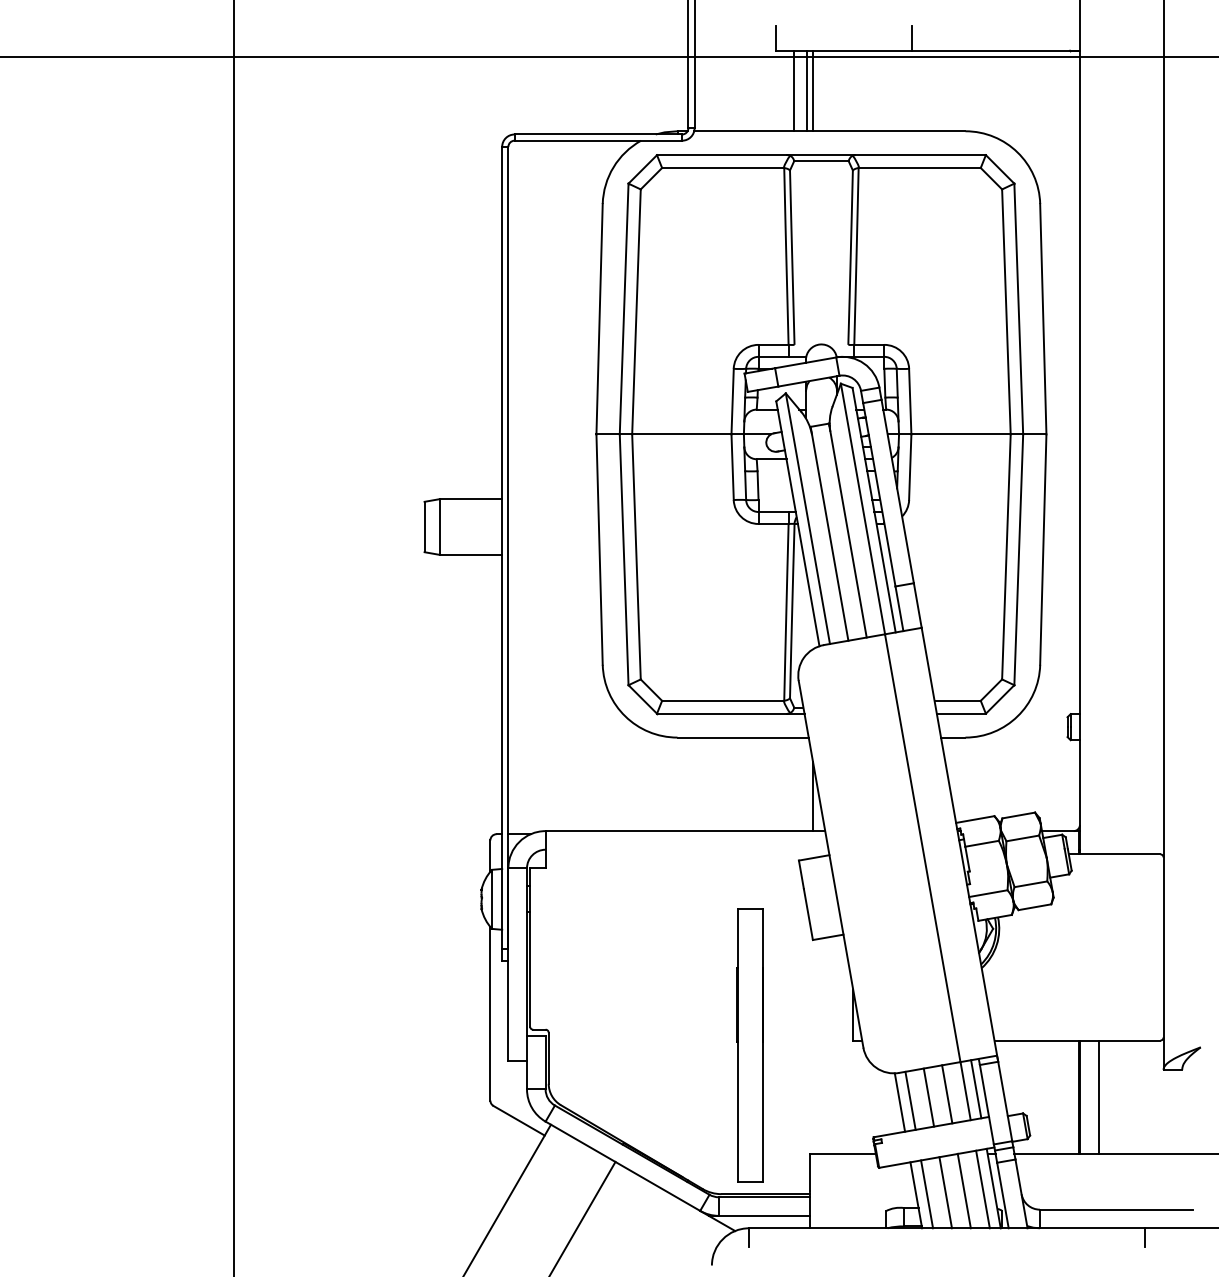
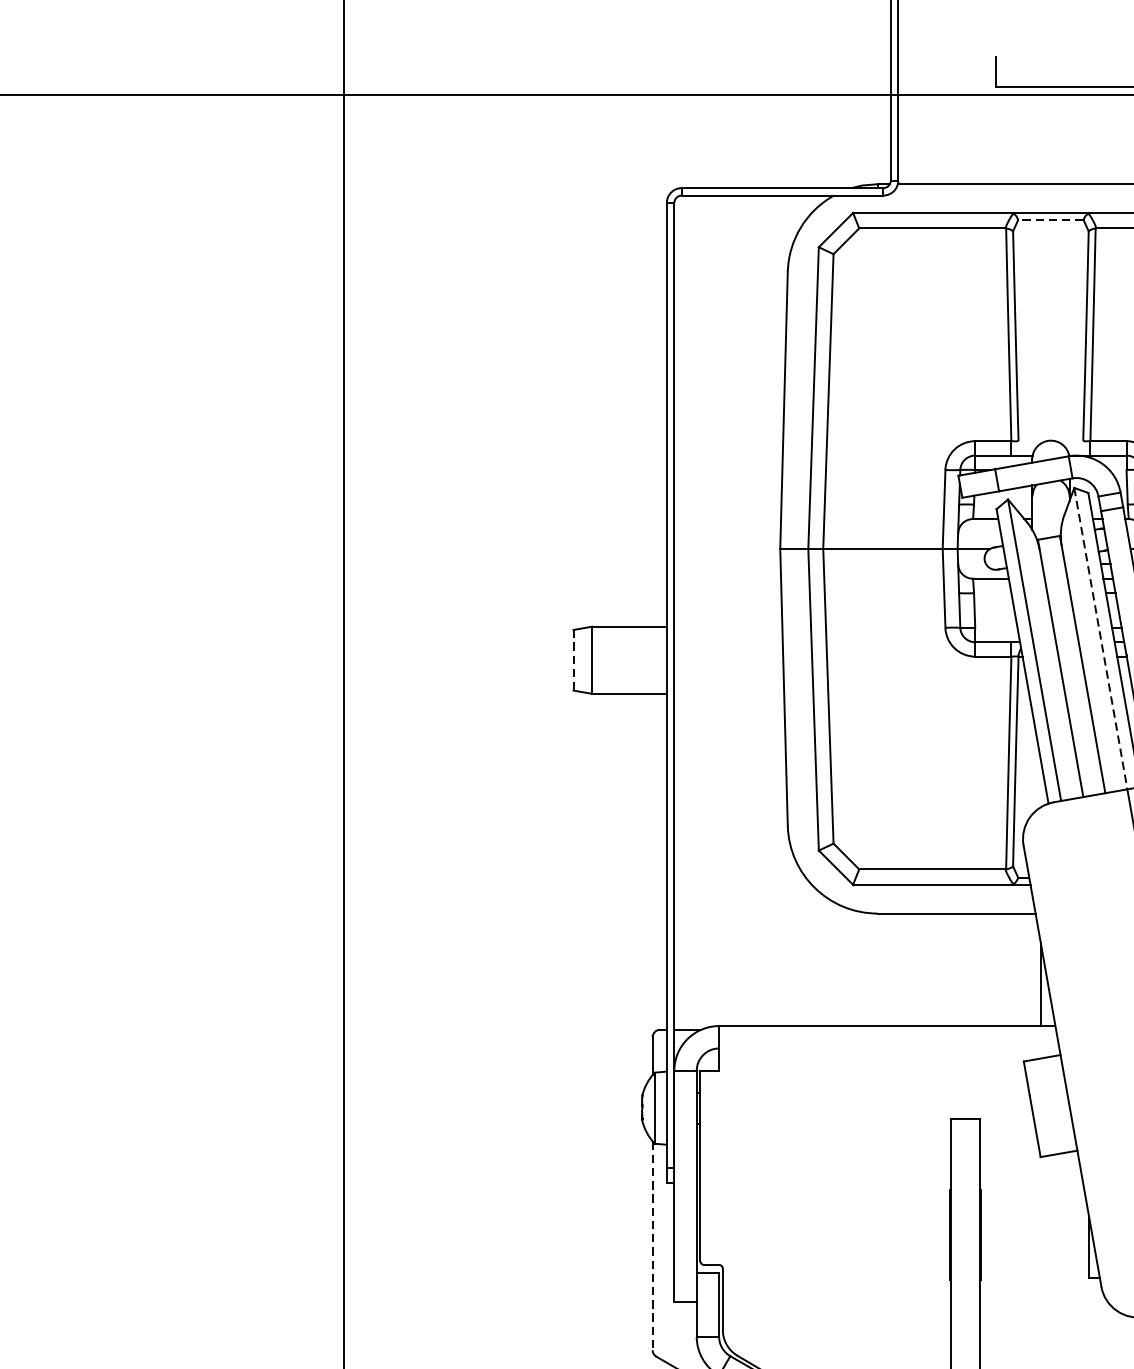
line: (794, 90) -> (1018, 135), removed
line: (806, 90) -> (1032, 135), removed
line: (813, 90) -> (1041, 135), removed
line: (820, 161) -> (1049, 220), solid -> dashed
line: (863, 509) -> (1101, 639), solid -> dashed
line: (424, 526) -> (573, 659), solid -> dashed
line: (490, 1013) -> (652, 1245), solid -> dashed

